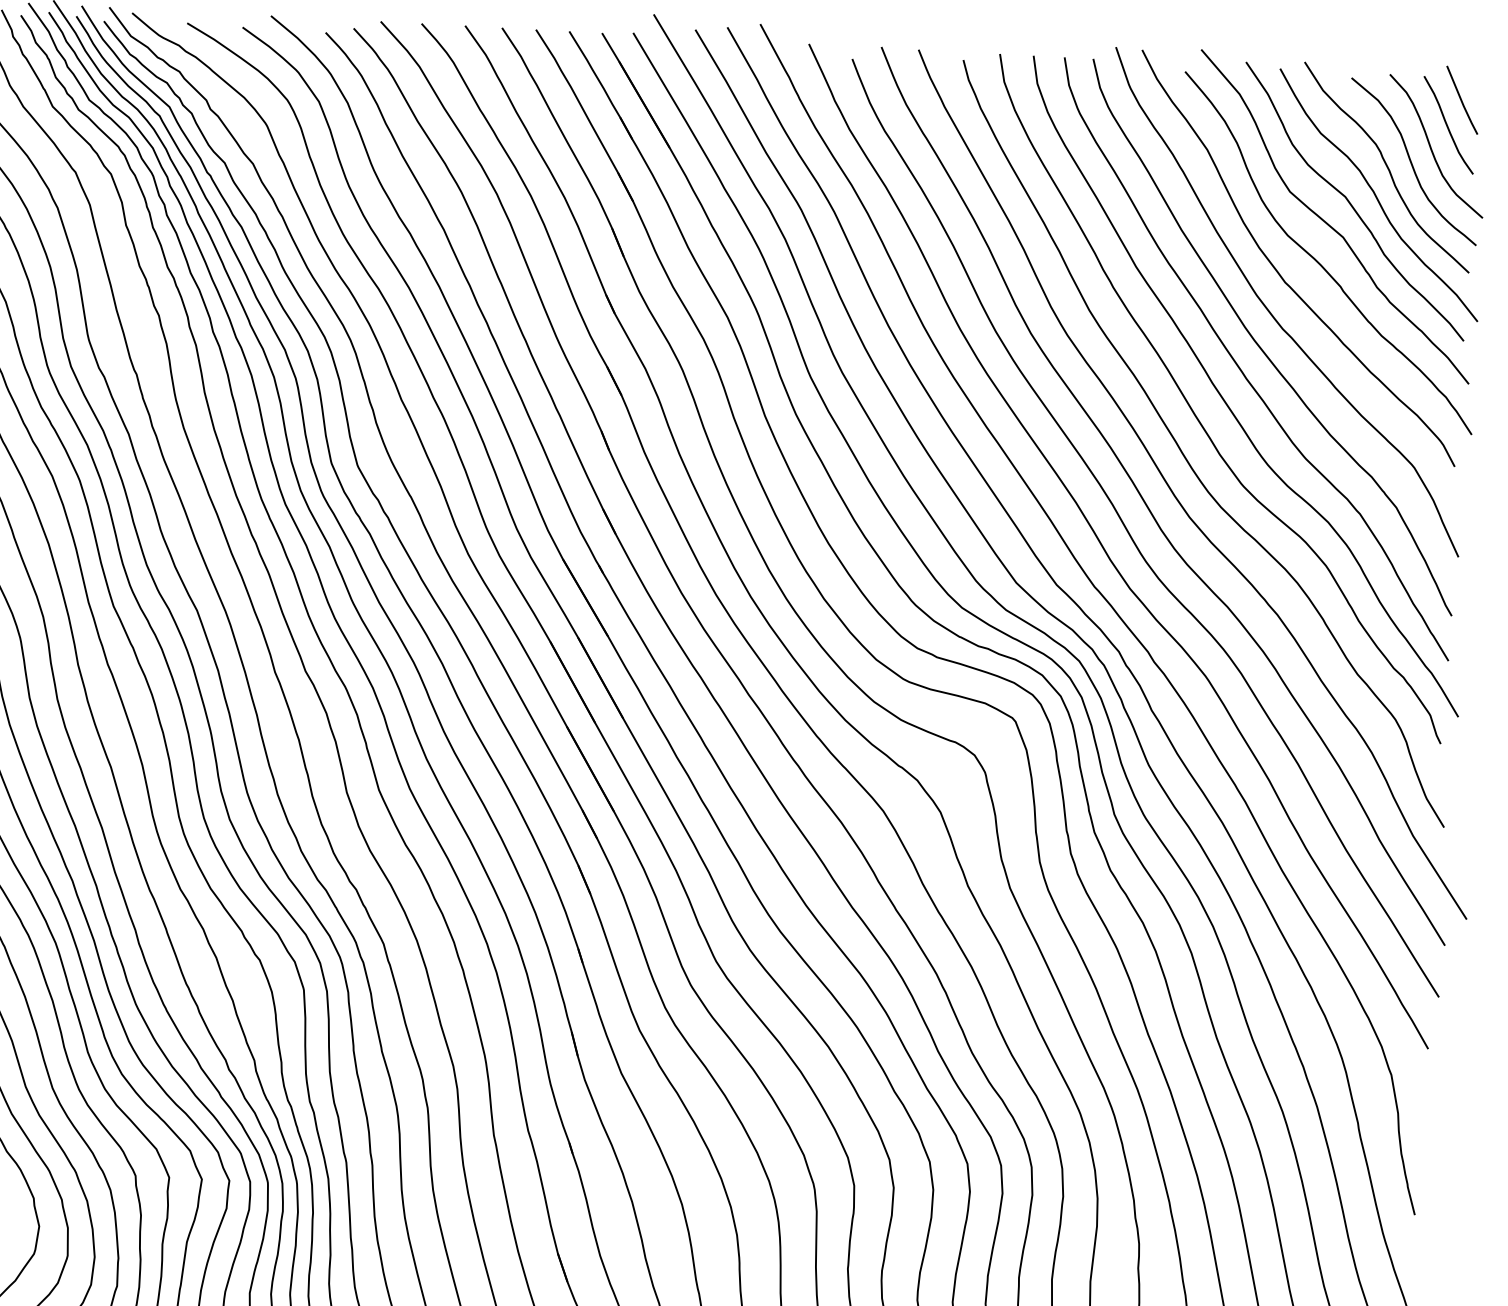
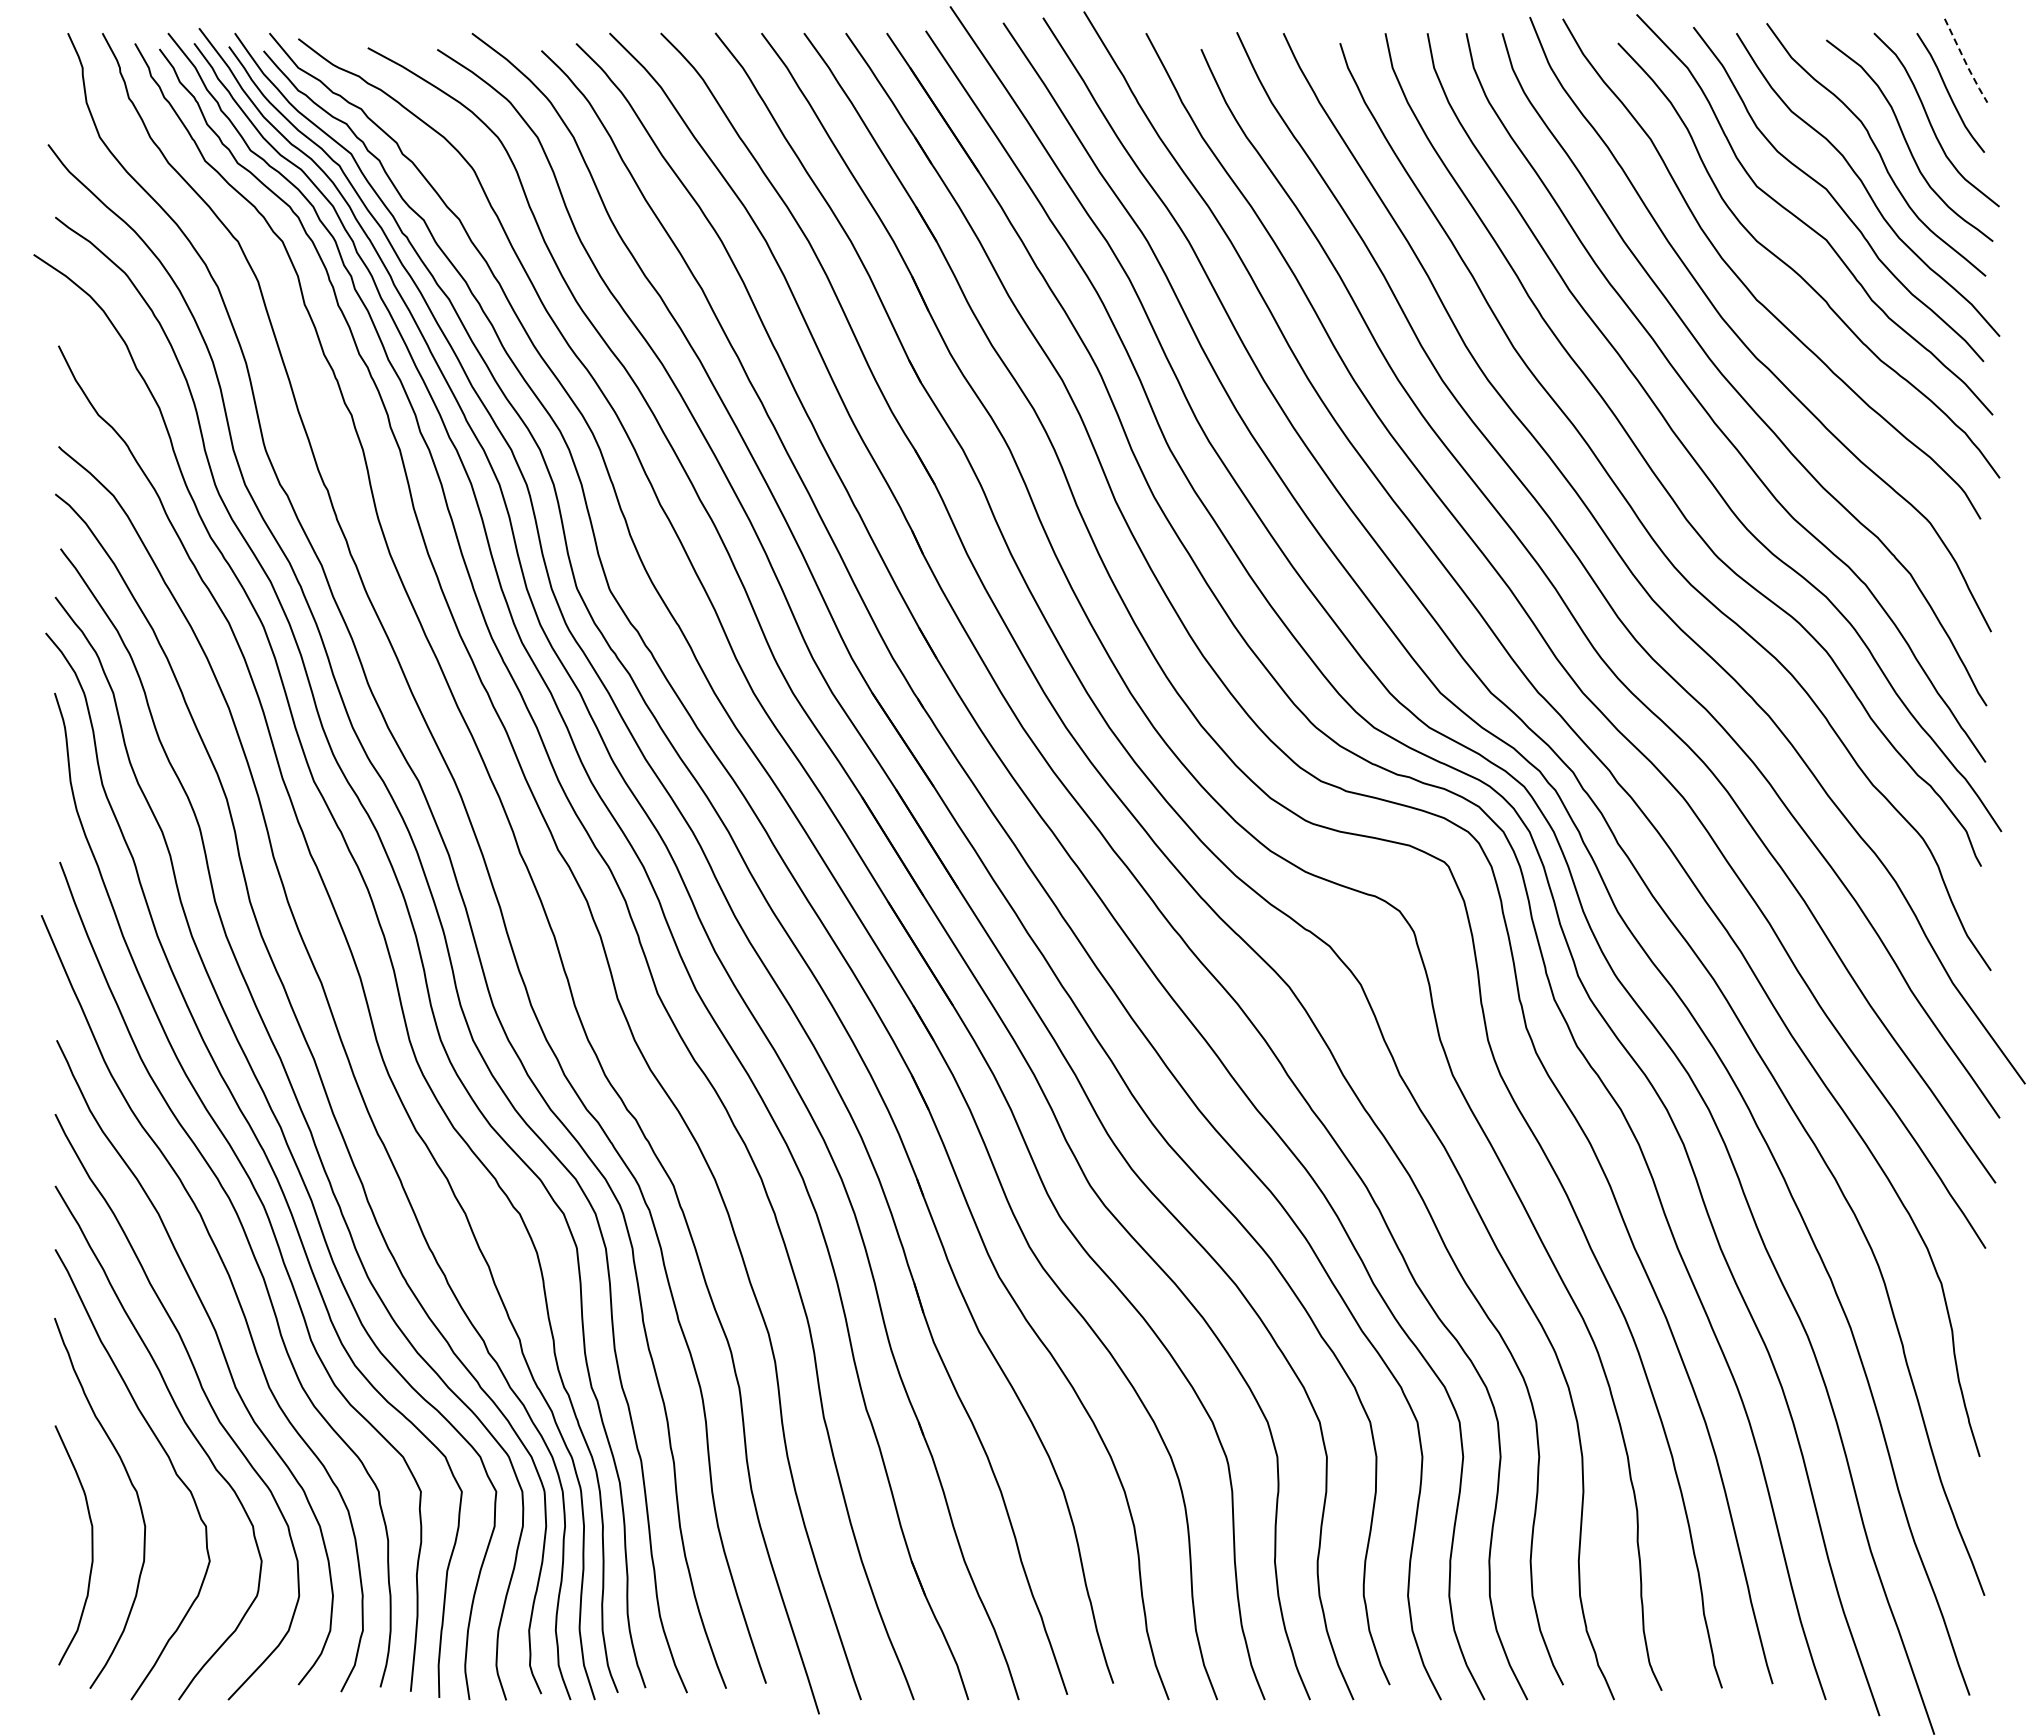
line: (1461, 101) -> (1965, 62), solid -> dashed

